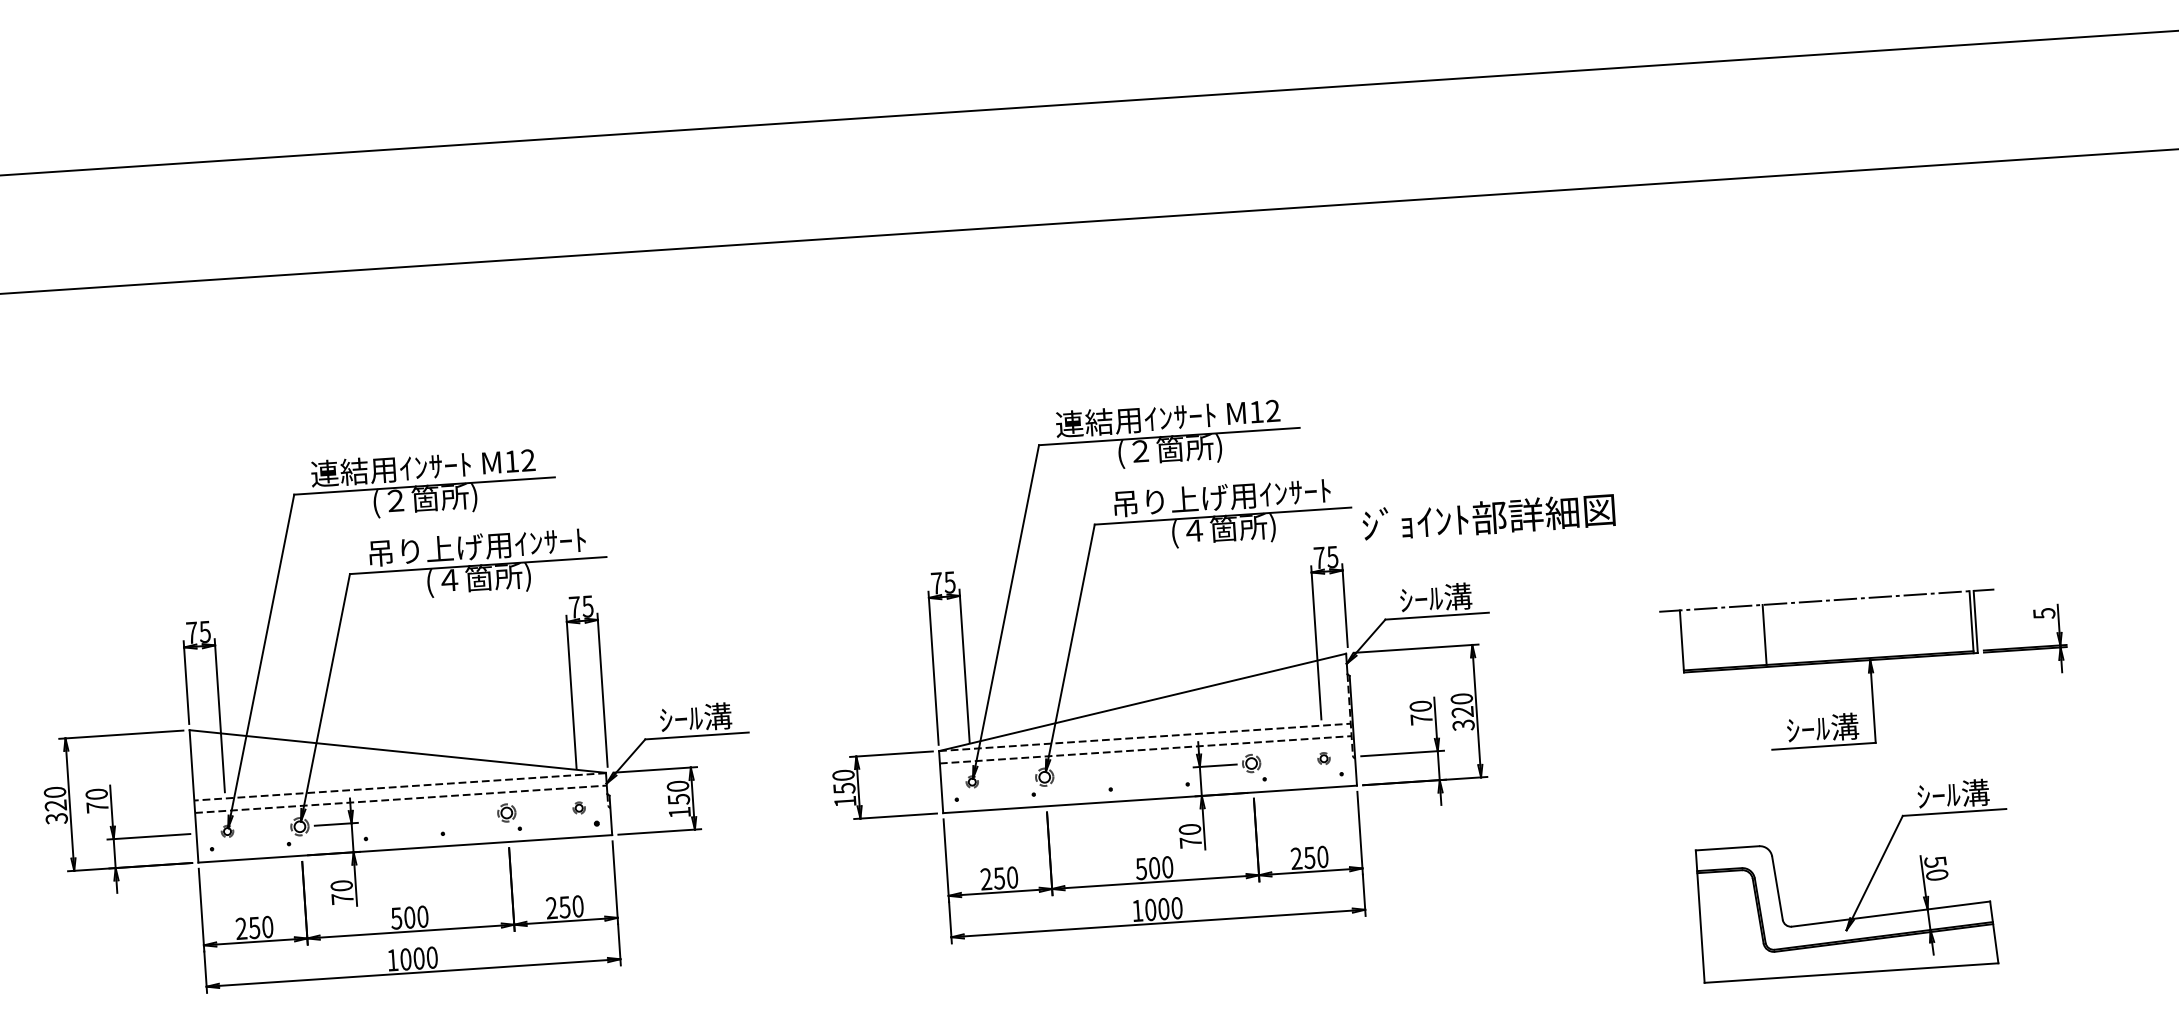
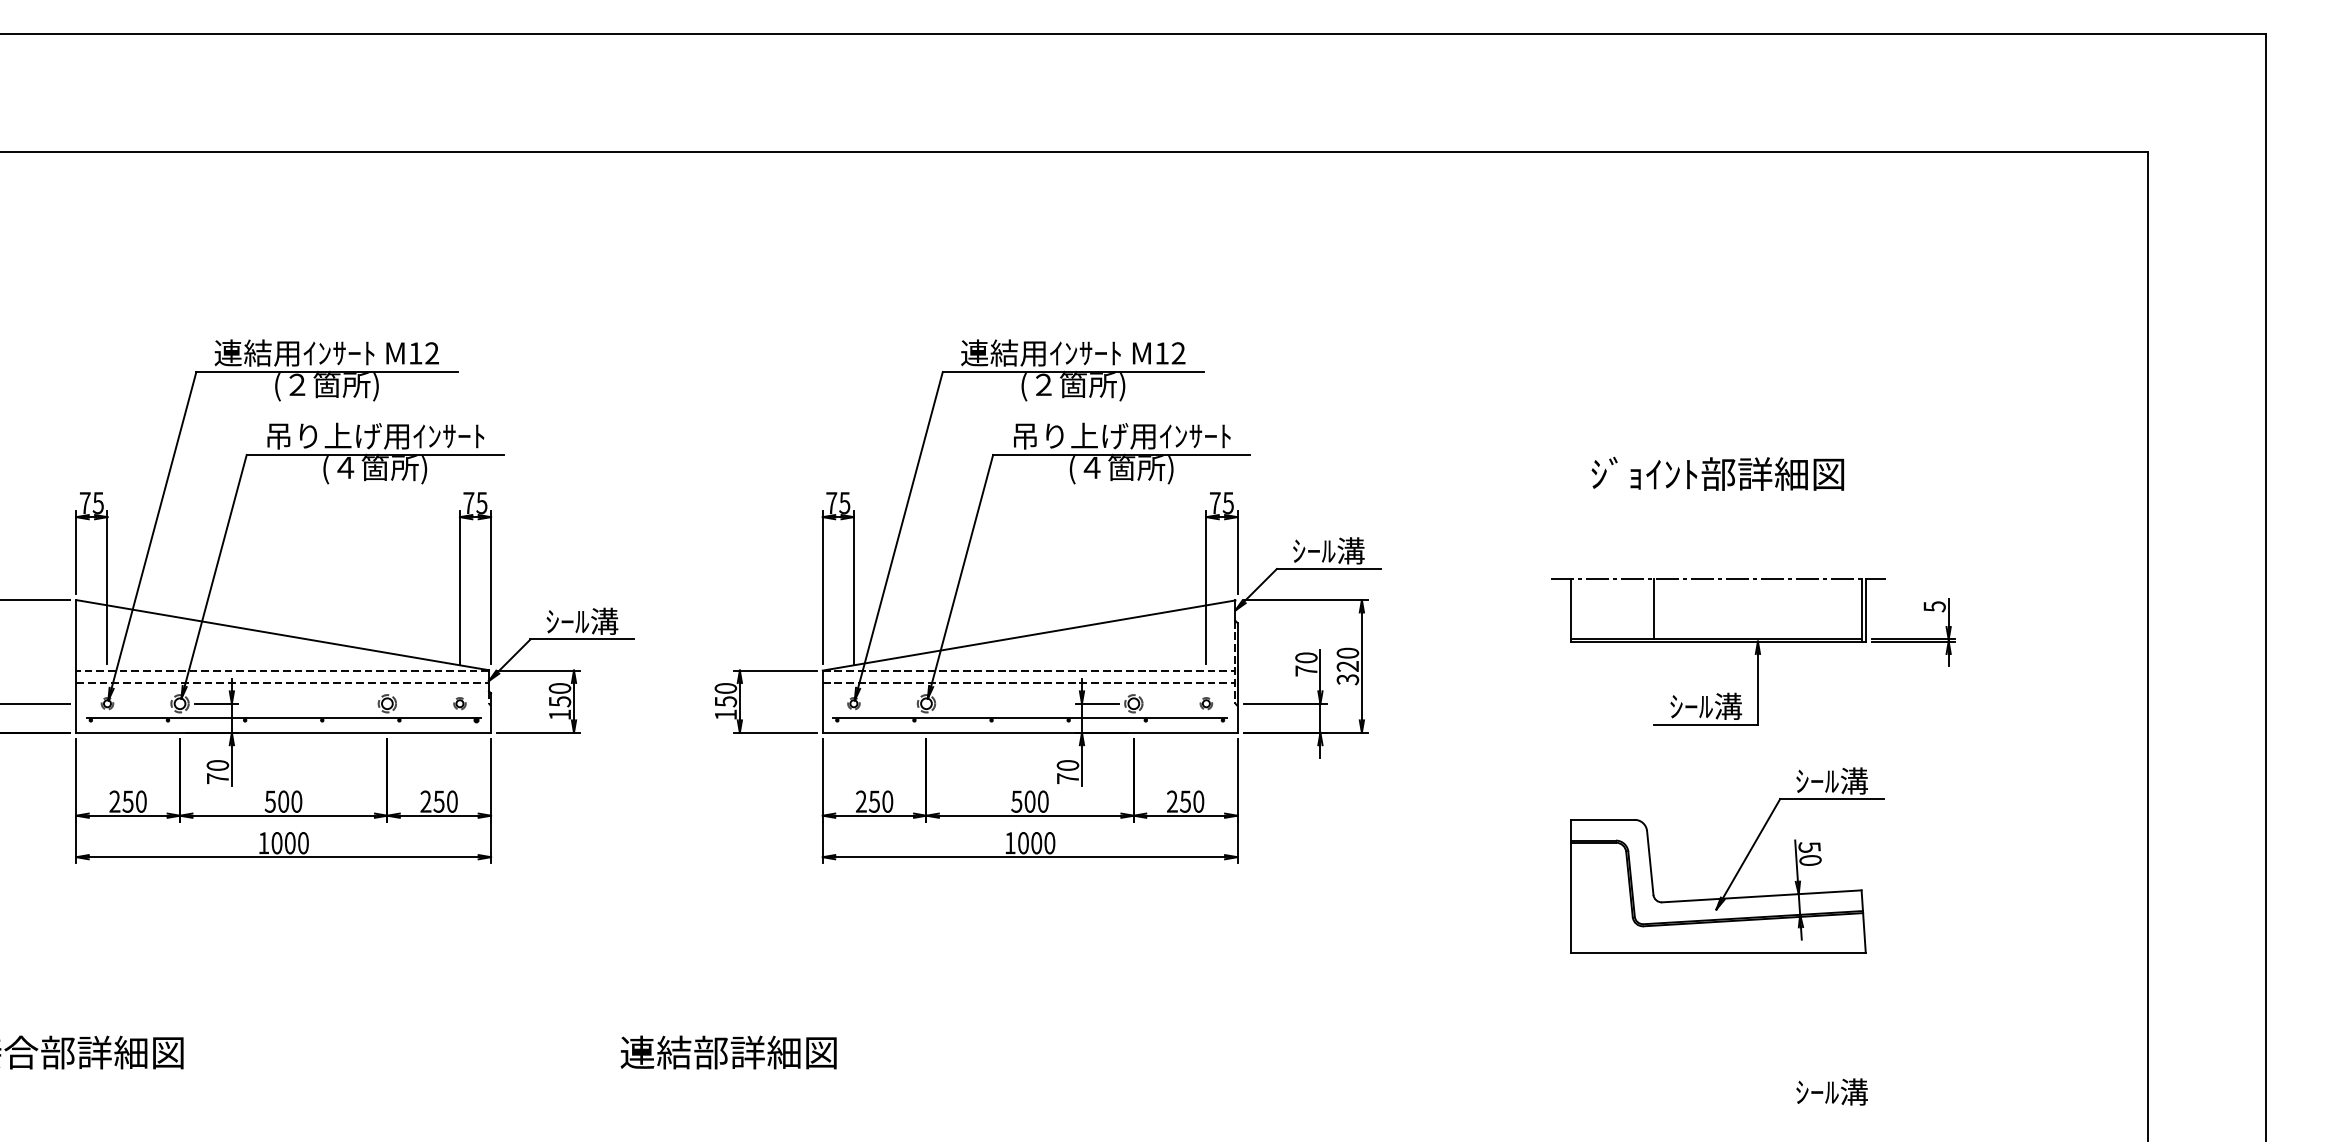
text: (1488, 517) -> (1717, 473), moved
line: (1149, 784) -> (1030, 717), added
line: (404, 833) -> (283, 717), added

